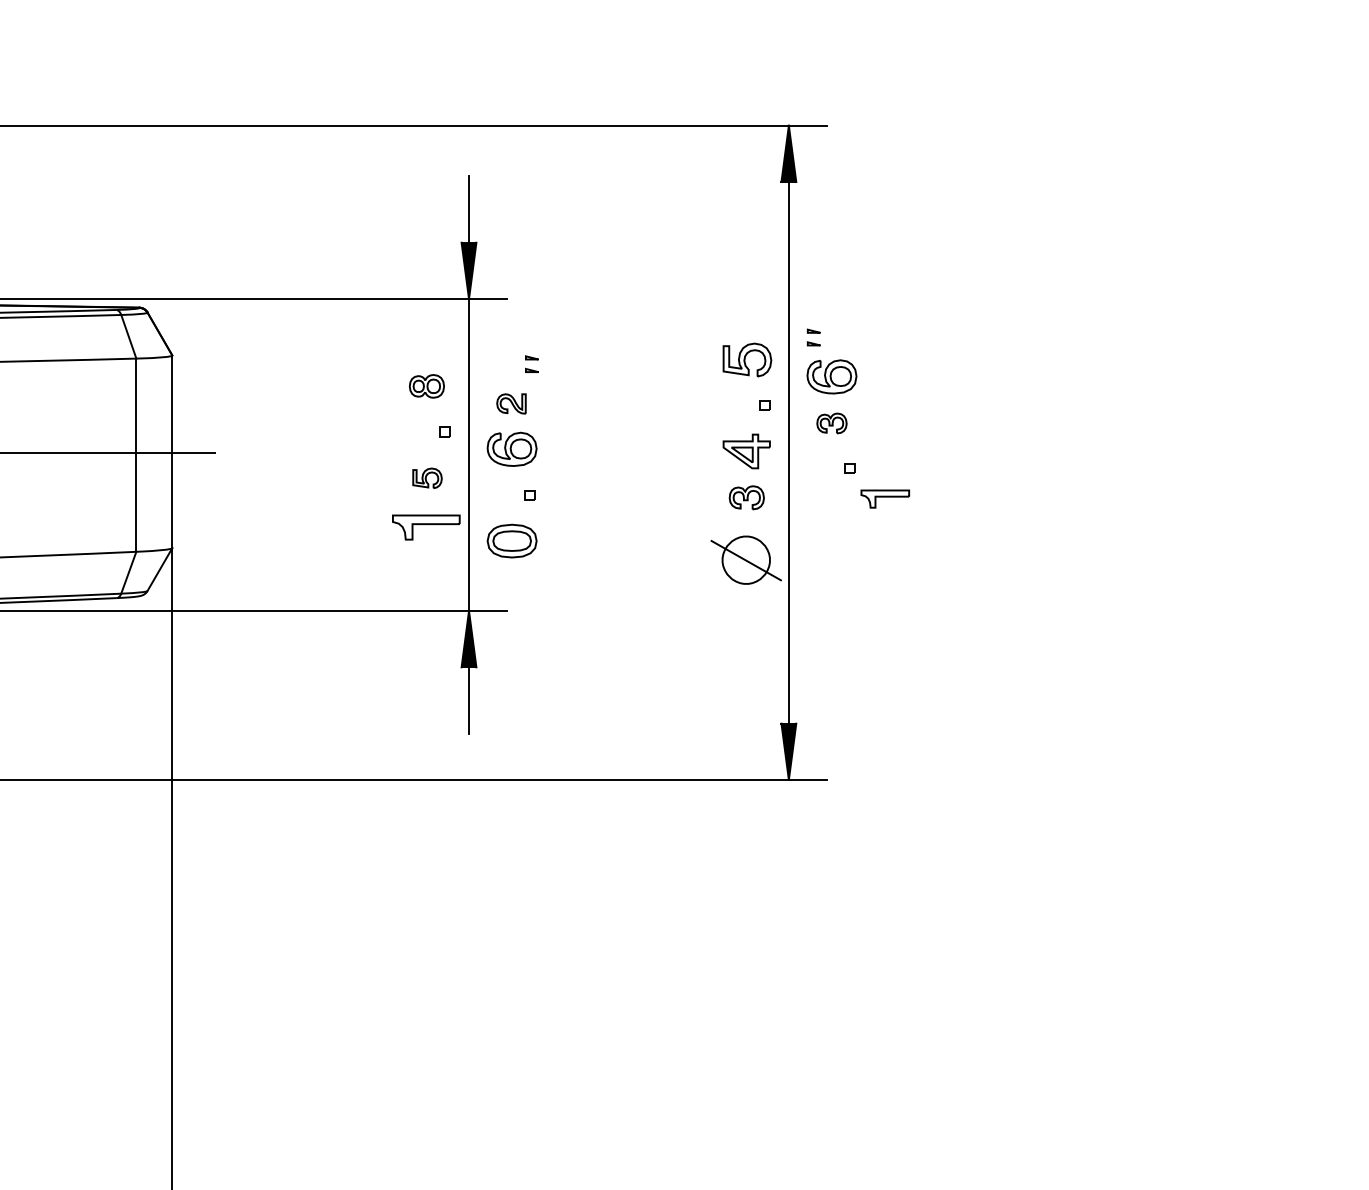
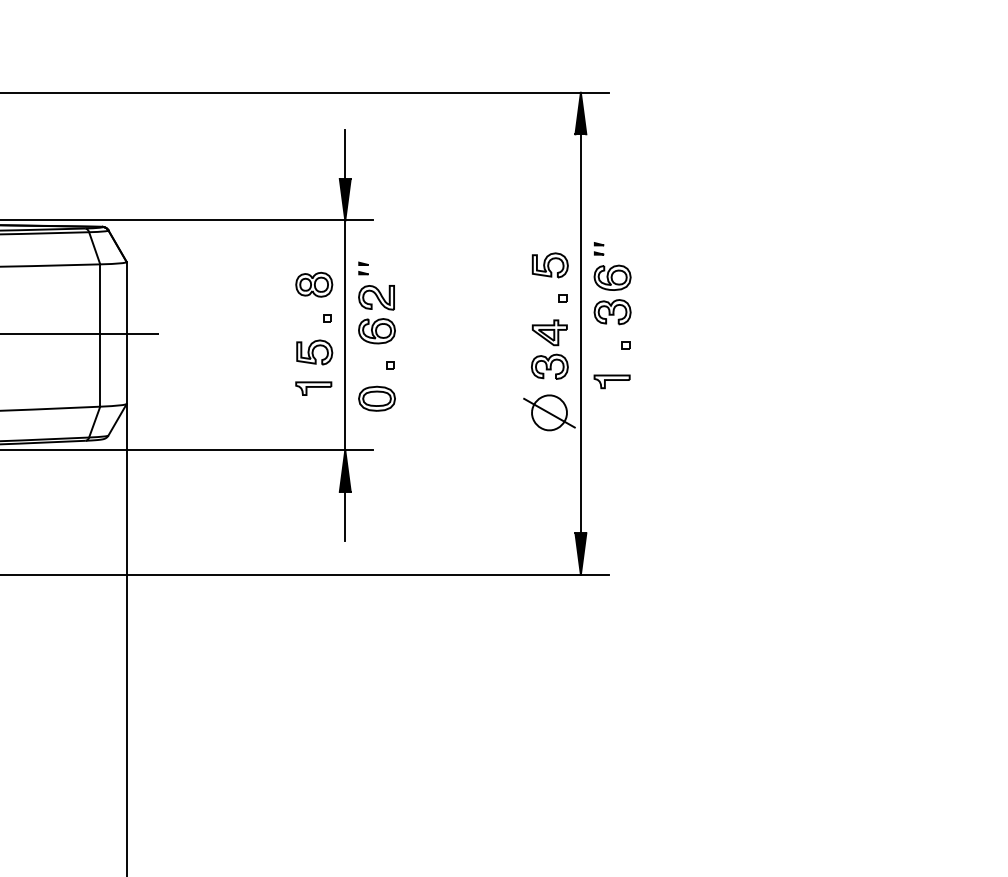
part: (531, 363) -> (363, 267), moved
part: (426, 386) -> (313, 284), size x1.43
part: (511, 403) -> (376, 297), size x1.67
part: (831, 423) -> (612, 312), size x1.67
part: (427, 478) -> (314, 352), size x1.67
part: (746, 497) -> (549, 366), size x1.43
part: (885, 498) -> (612, 381), moved
part: (425, 526) -> (313, 388), size x0.71

